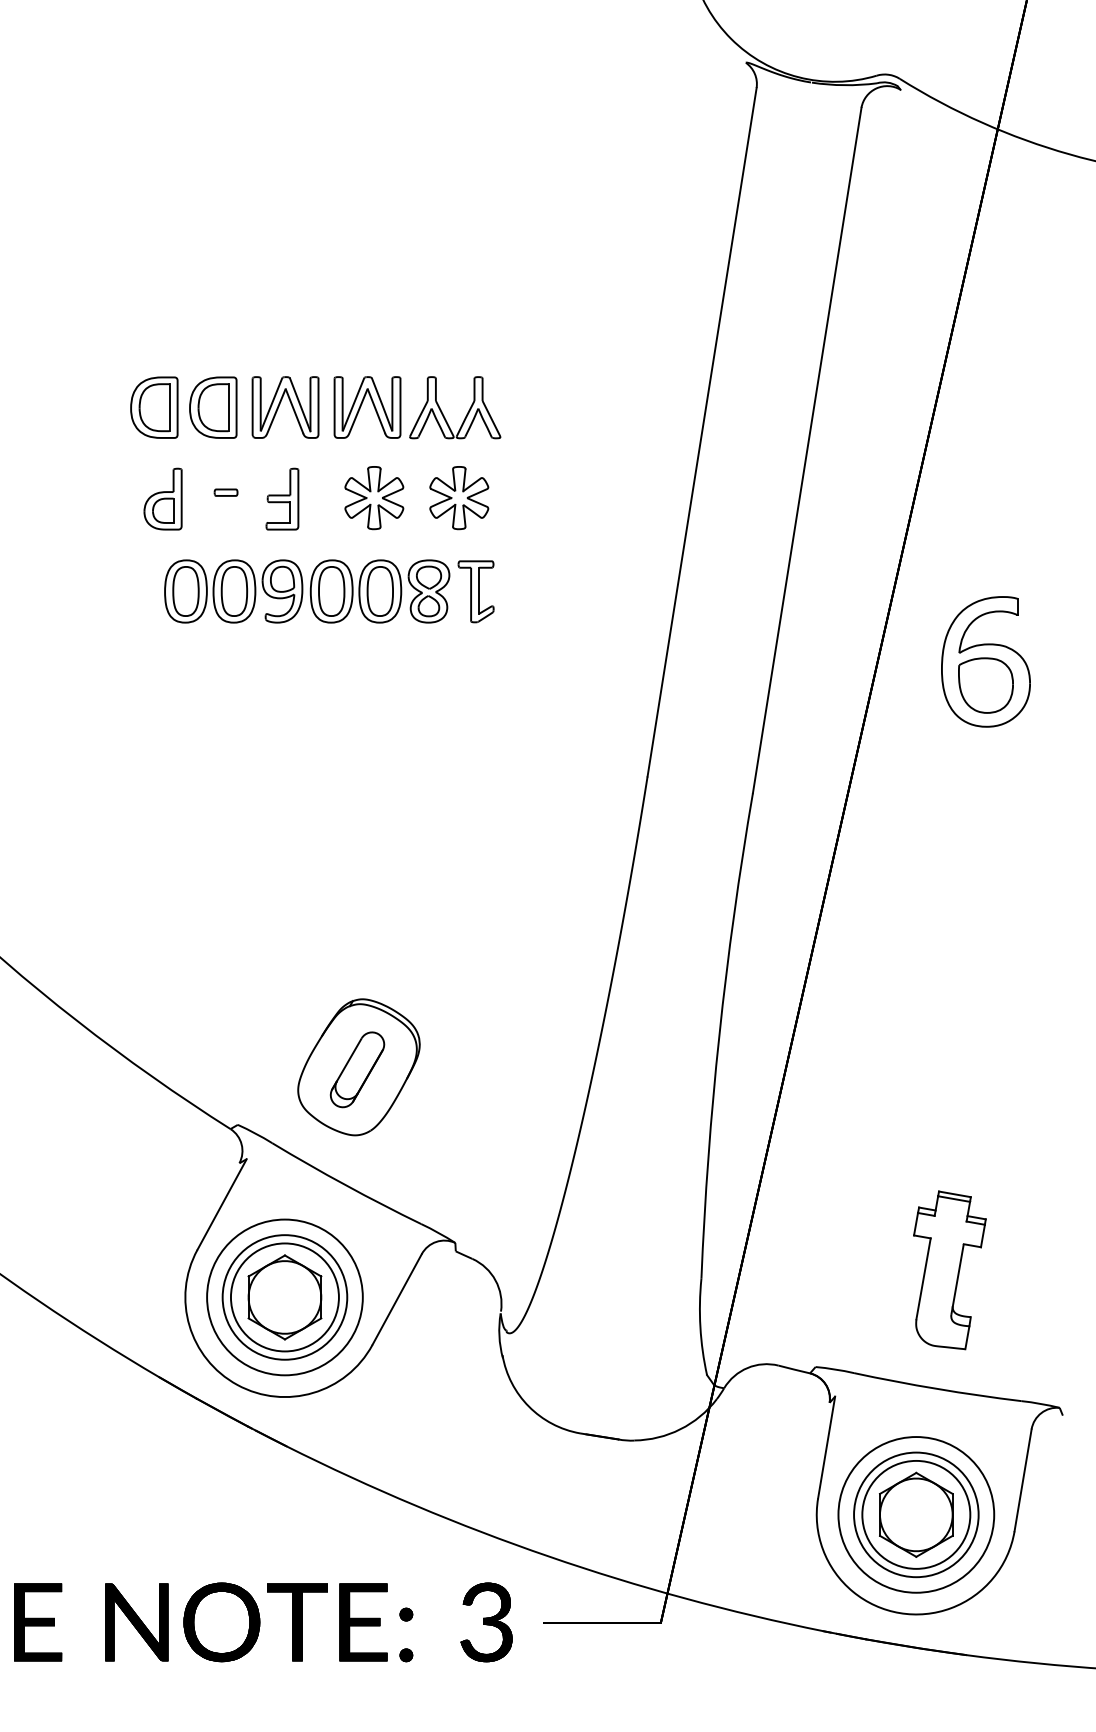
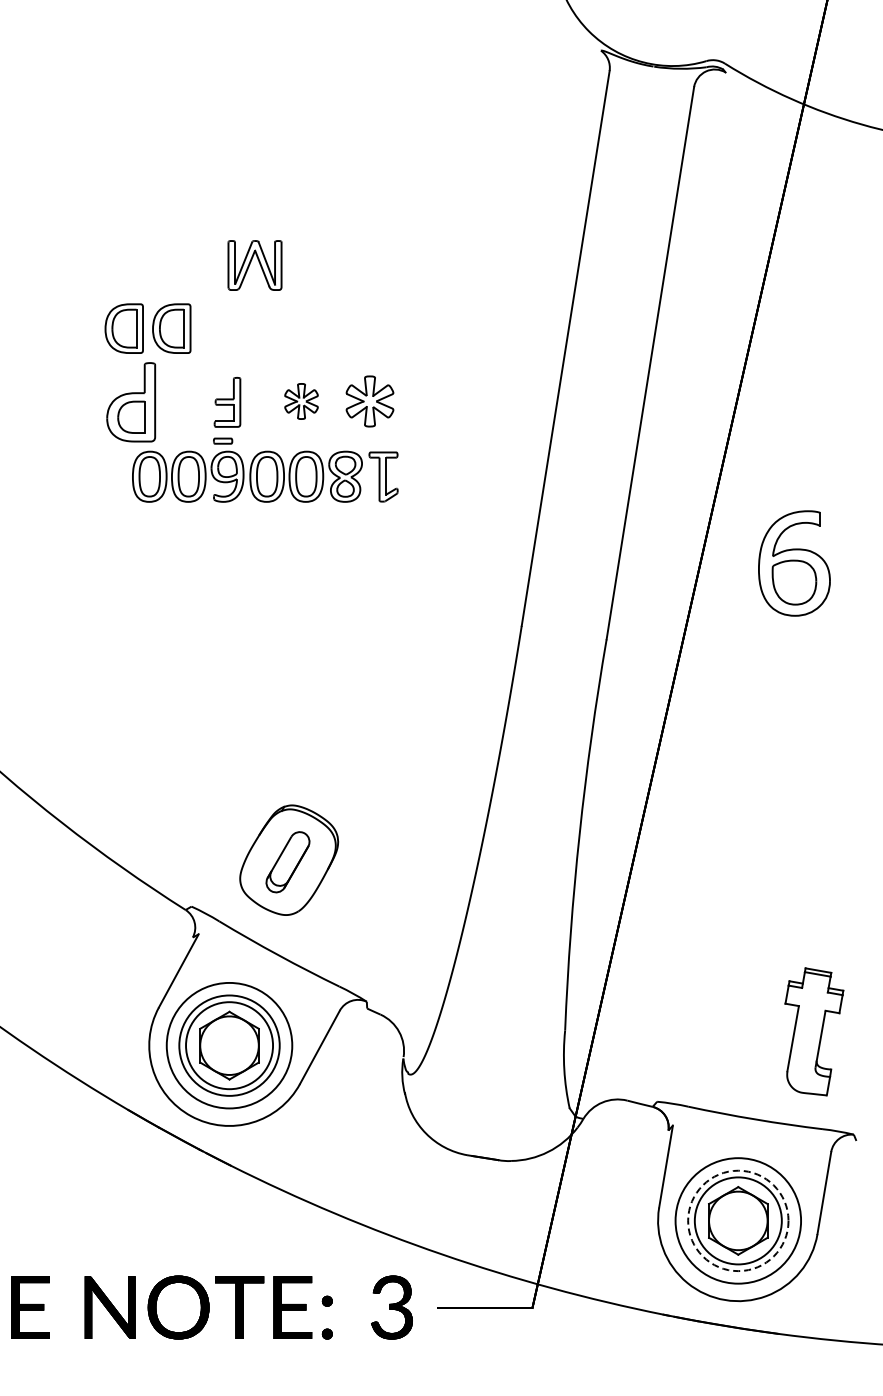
part: (284, 407) -> (254, 265), moved
part: (416, 407) -> (335, 328), removed
part: (226, 491) -> (223, 440), moved
part: (374, 498) -> (301, 401), size x0.7
part: (163, 499) -> (131, 402), size x1.6
part: (986, 661) -> (794, 563), moved
part: (950, 1269) -> (814, 1031), moved
circle: (916, 1514) -> (738, 1220), solid -> dashed

